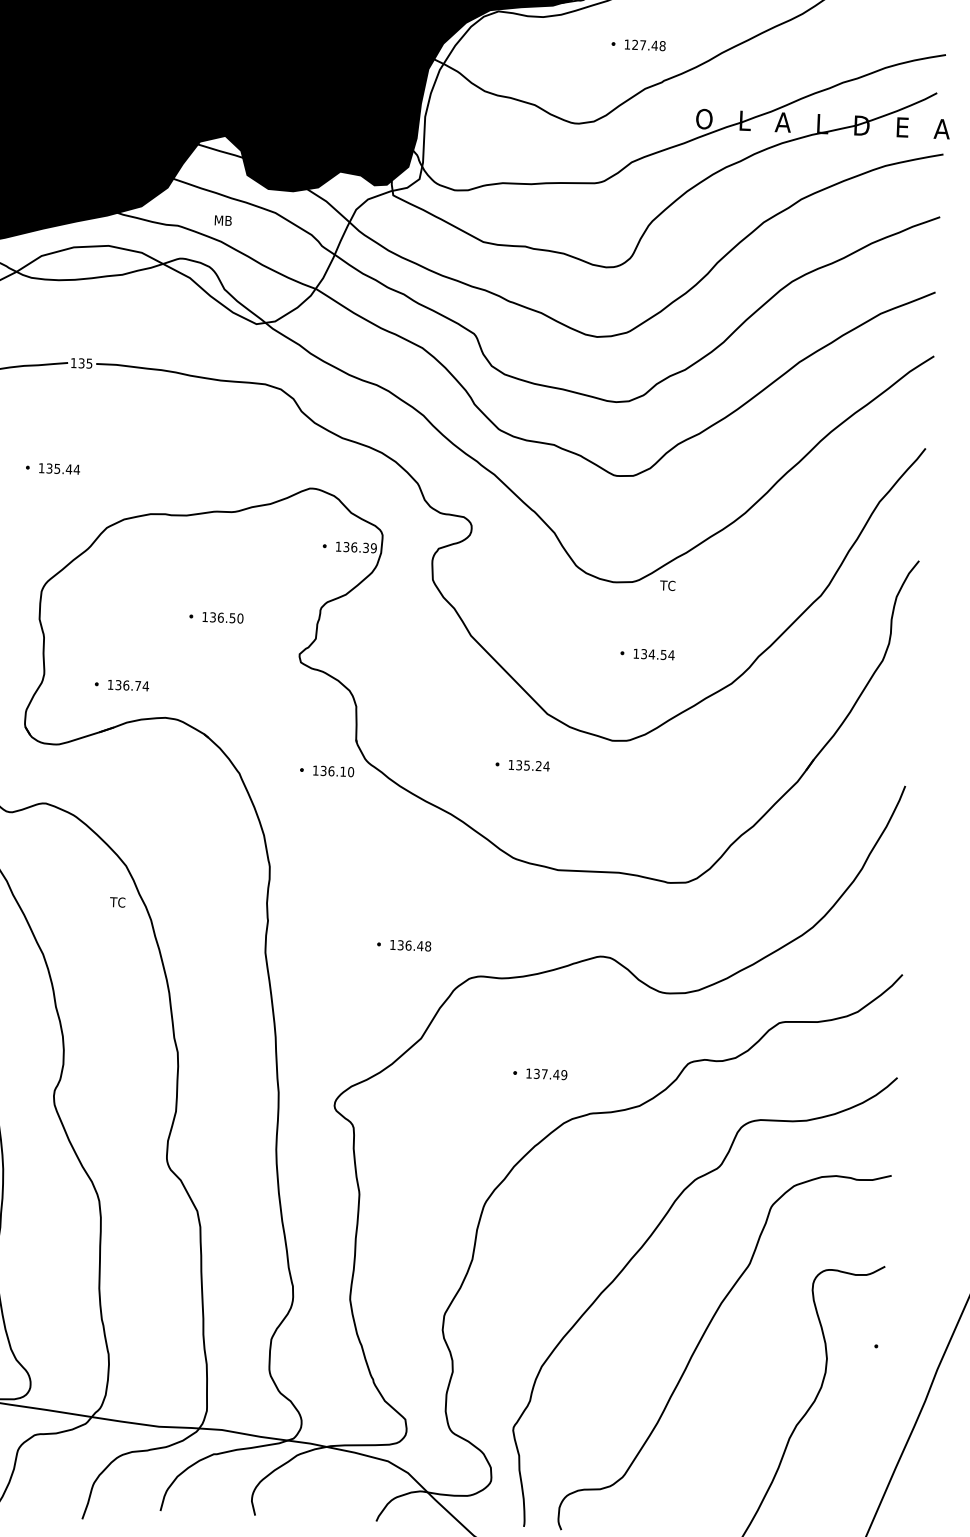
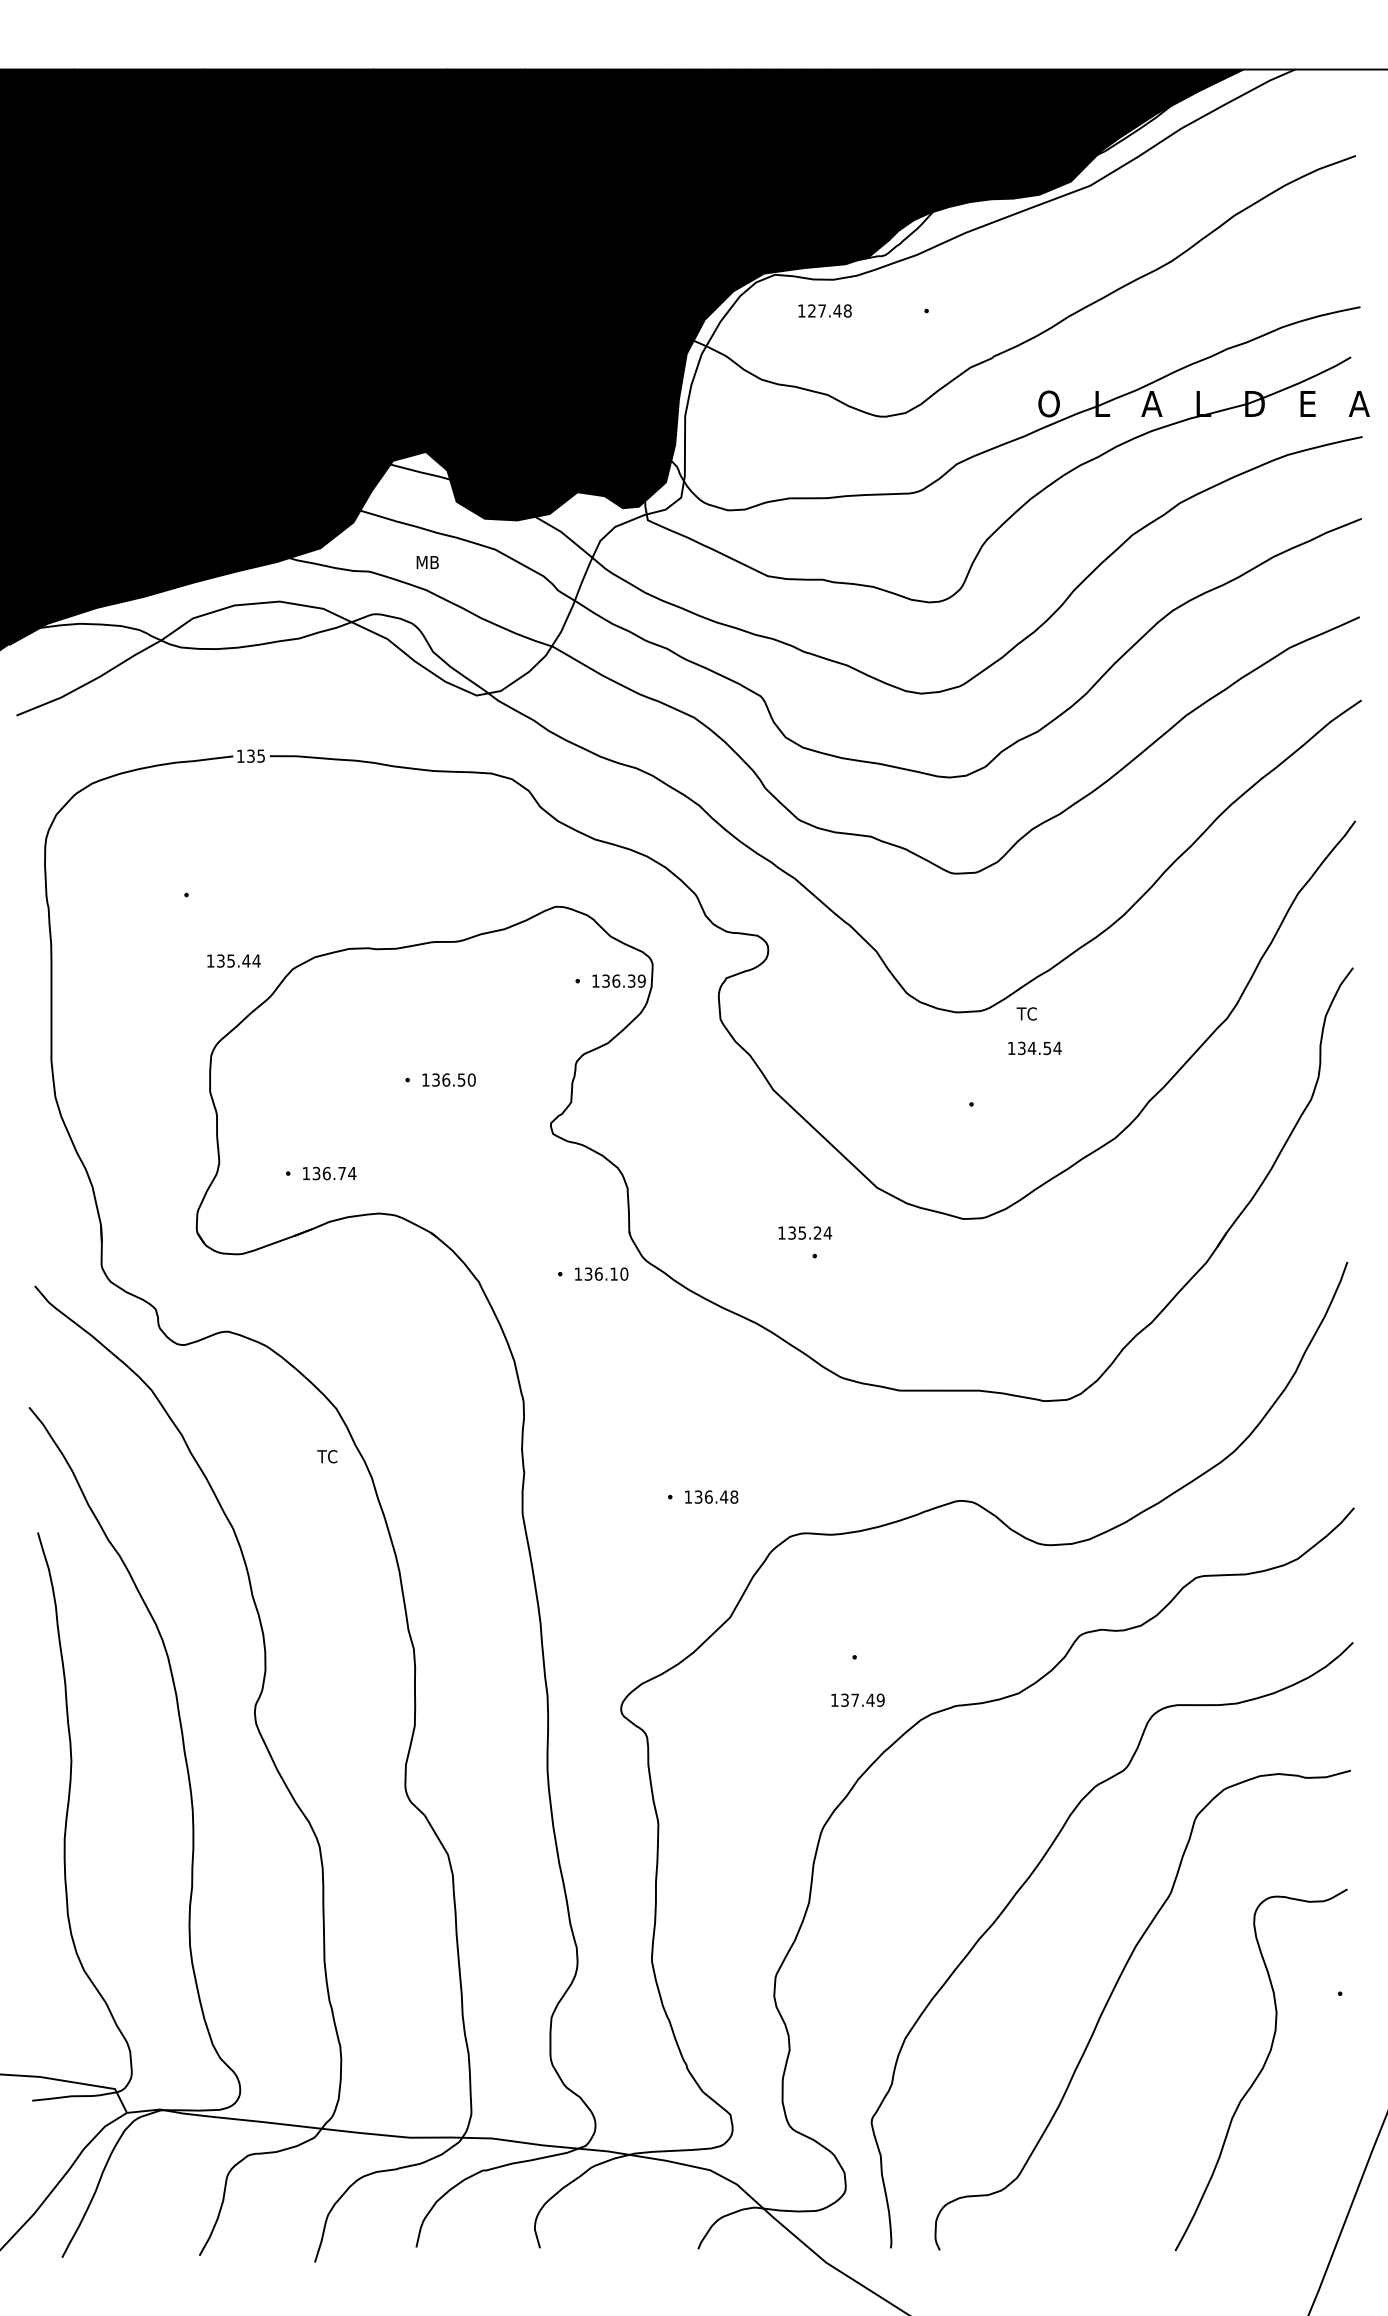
text: (644, 44) -> (824, 310), moved
text: (59, 468) -> (233, 960), moved
text: (653, 654) -> (1034, 1048), moved
text: (529, 765) -> (805, 1232), moved
text: (546, 1073) -> (857, 1699), moved

